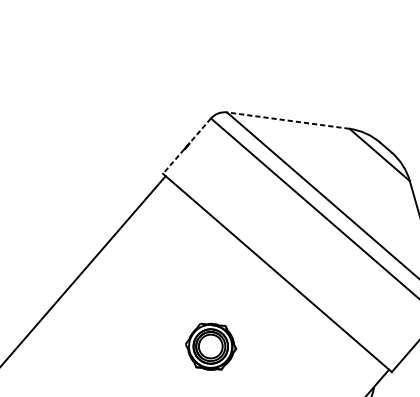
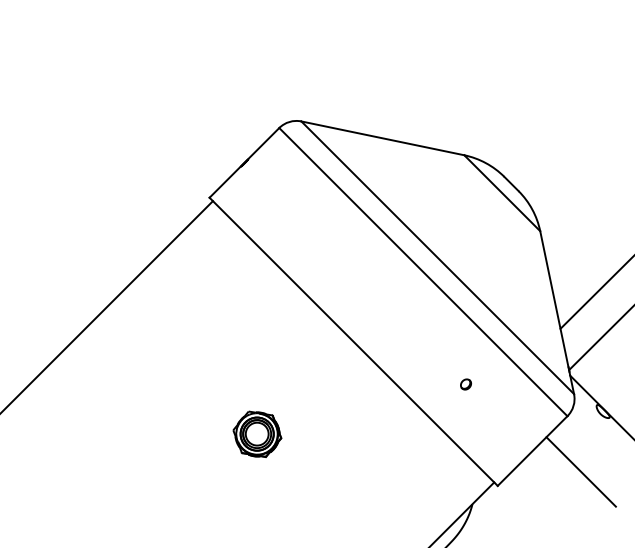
line: (288, 120) -> (382, 138), dashed -> solid
line: (187, 146) -> (244, 163), dashed -> solid
part: (362, 298) -> (465, 384), added
part: (211, 345) -> (257, 433), size x0.71

